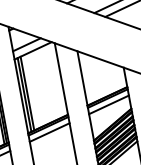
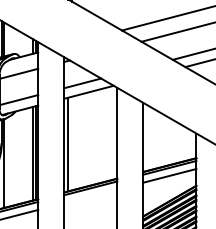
line: (27, 93) -> (72, 143), removed
line: (49, 132) -> (90, 196), removed

